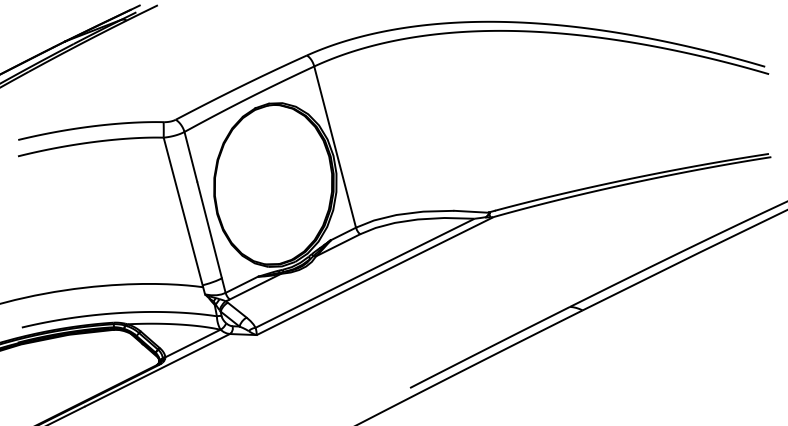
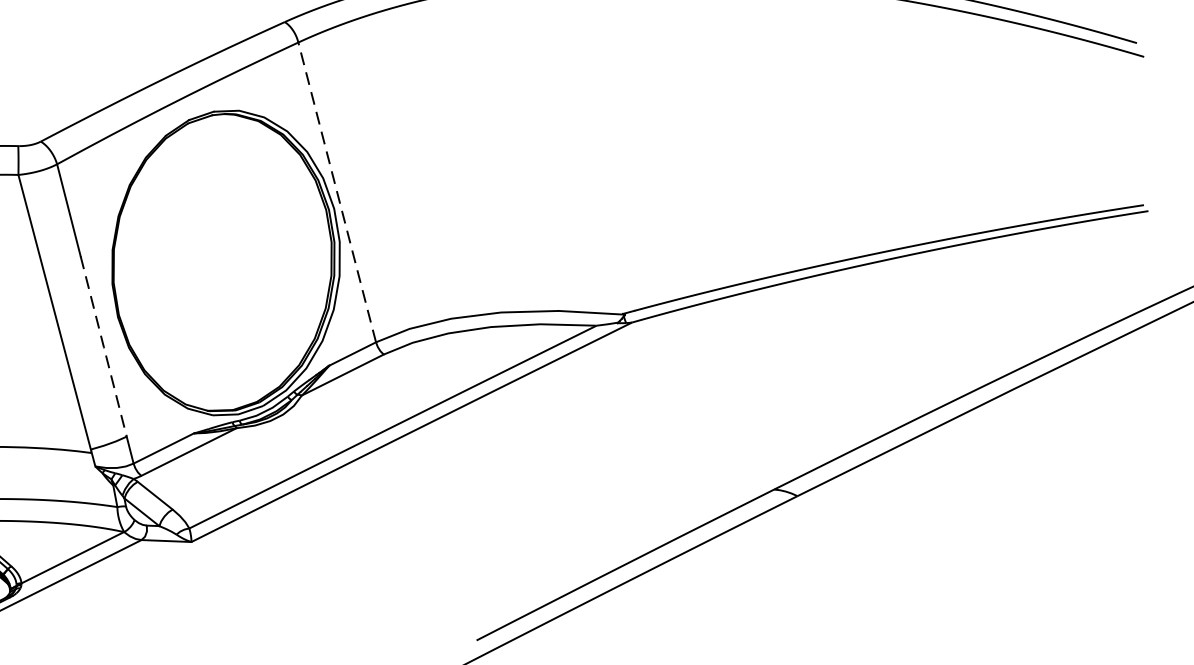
line: (335, 146) -> (337, 191), solid -> dashed
line: (209, 230) -> (103, 347), solid -> dashed

